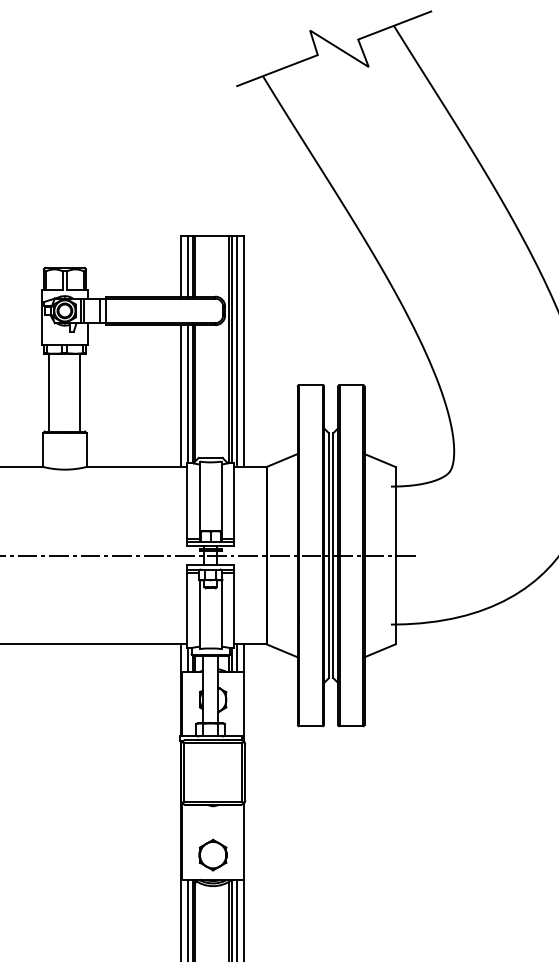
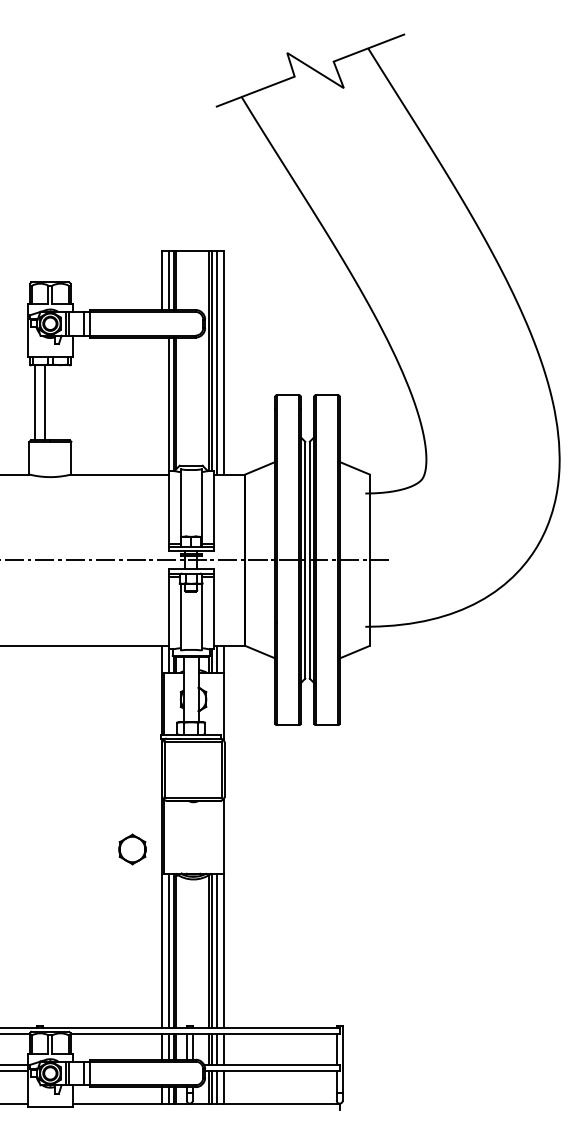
line: (80, 392) -> (45, 402), moved
line: (180, 395) -> (162, 405), removed
part: (213, 855) -> (132, 849), moved

